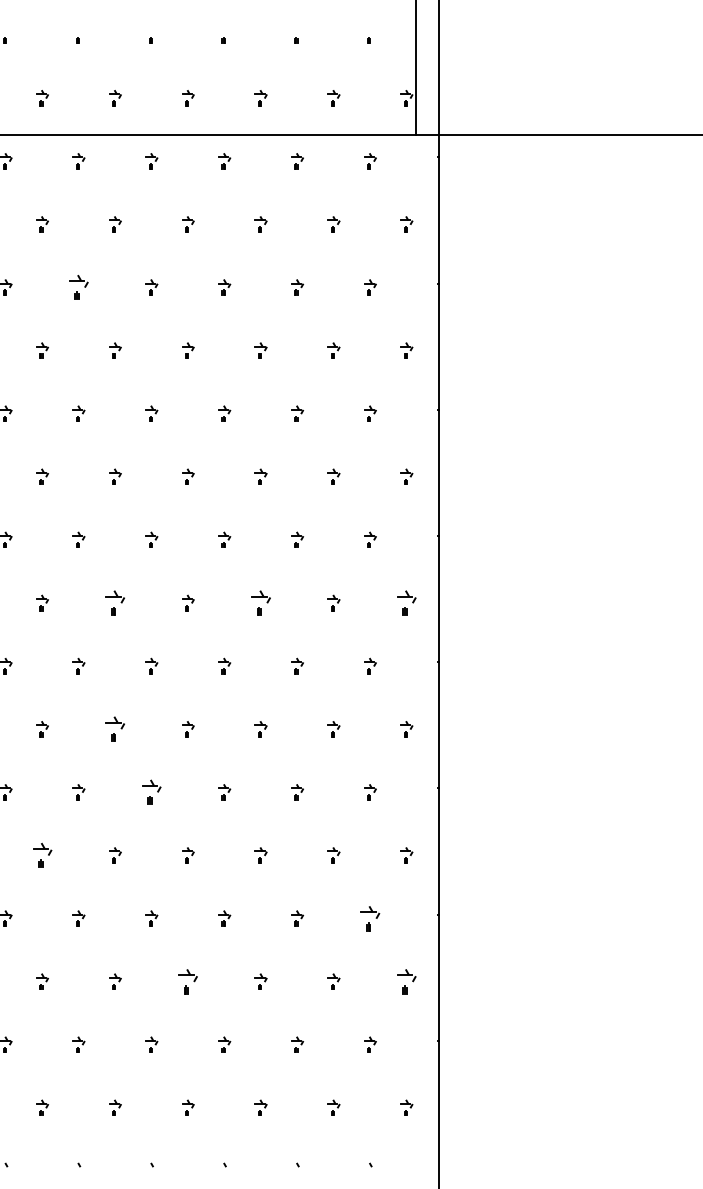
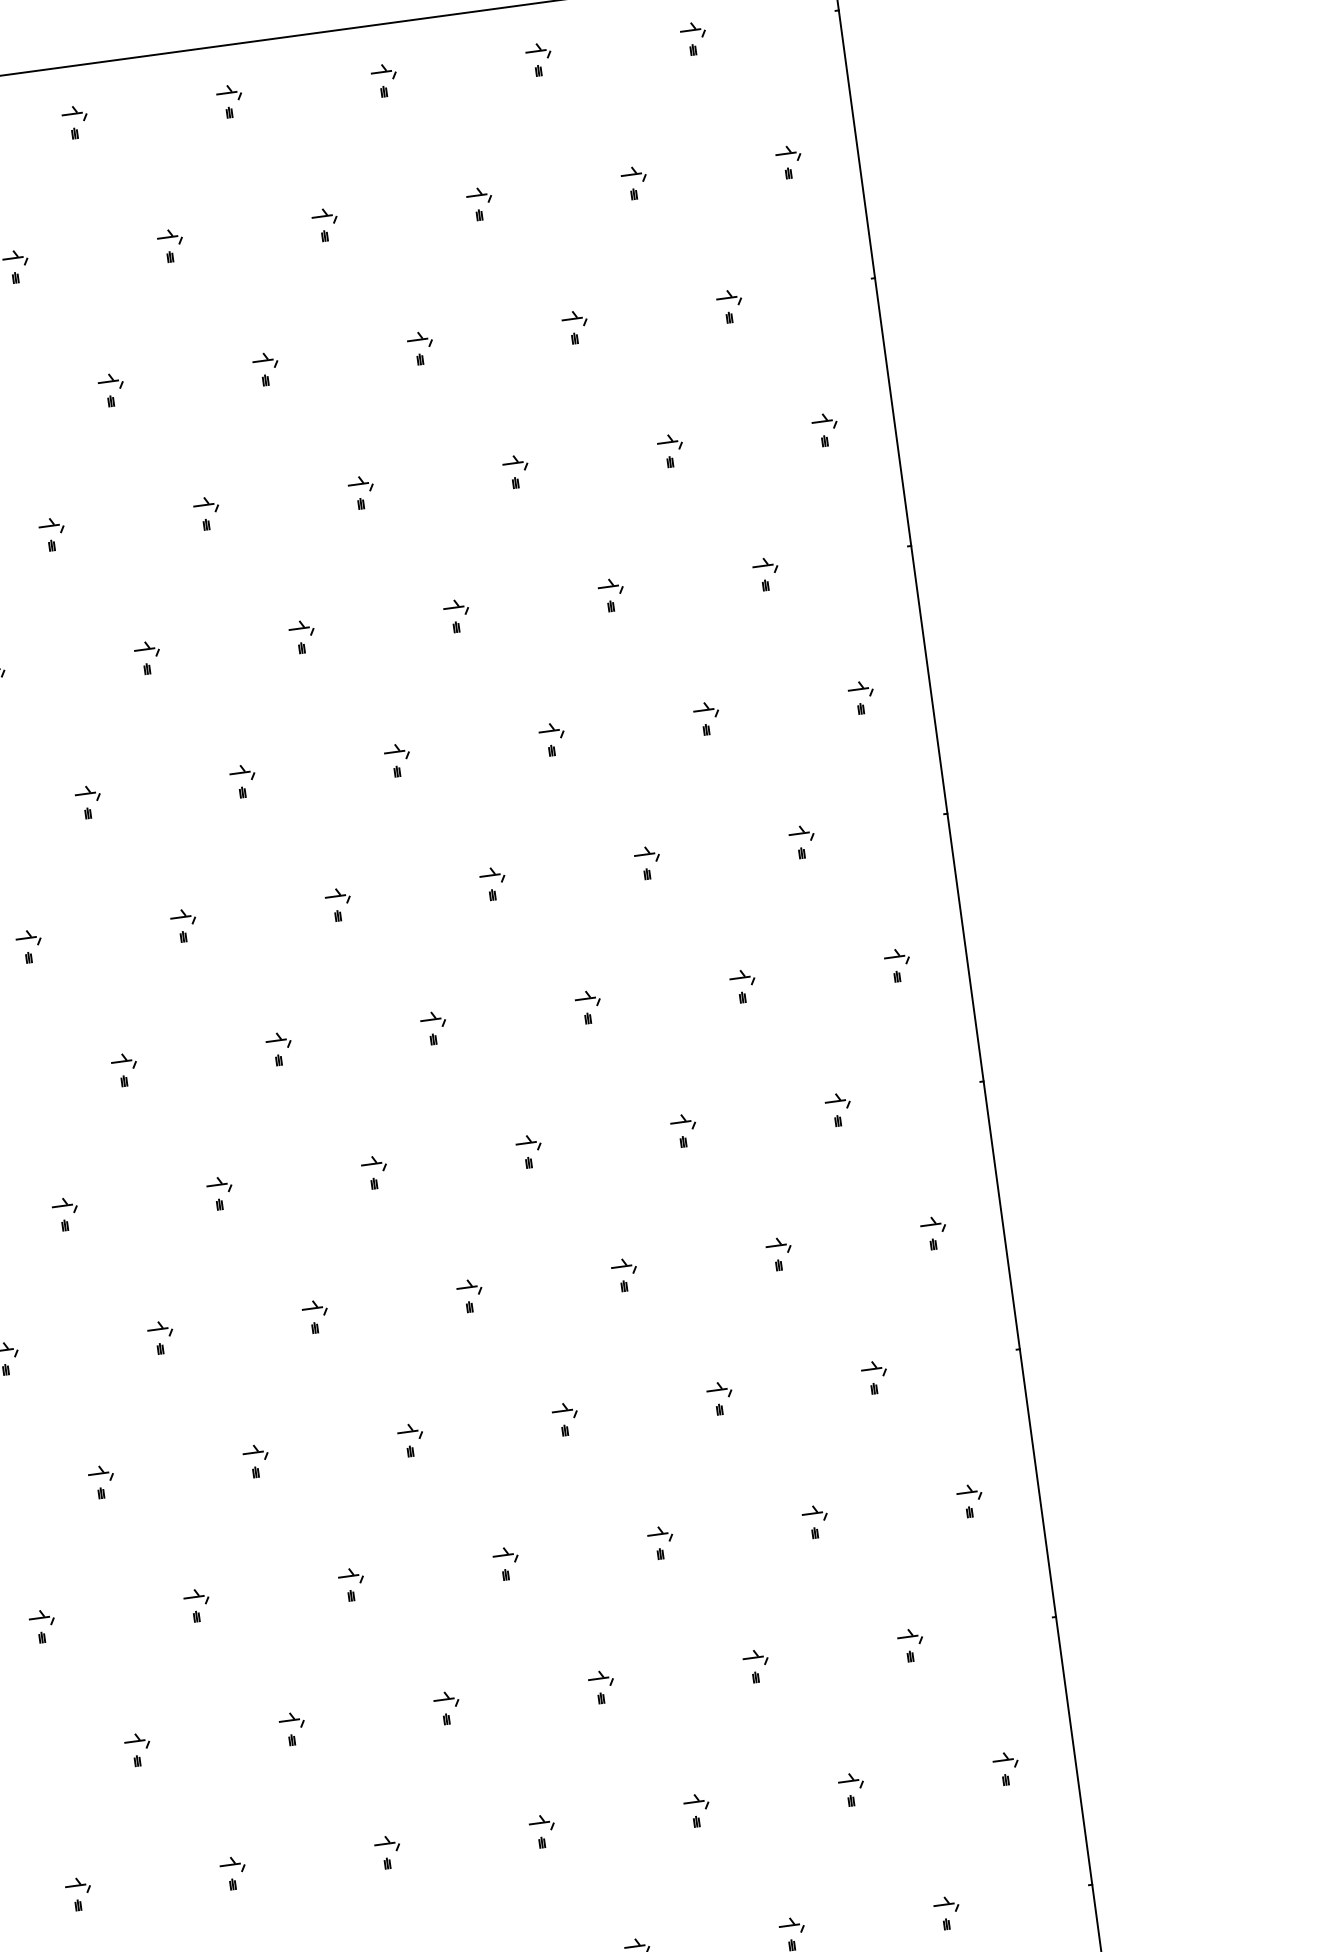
part: (78, 287) -> (110, 390), size x0.62
part: (115, 602) -> (279, 1047), size x0.62
part: (260, 602) -> (587, 1006), size x0.62
part: (406, 602) -> (897, 964), size x0.62
part: (115, 729) -> (316, 1317), size x0.62
part: (151, 792) -> (410, 1440), size x0.62
part: (42, 855) -> (197, 1605), size x0.62
part: (370, 918) -> (911, 1645), size x0.62
part: (188, 981) -> (543, 1830), size x0.62
part: (406, 981) -> (1005, 1768), size x0.62

